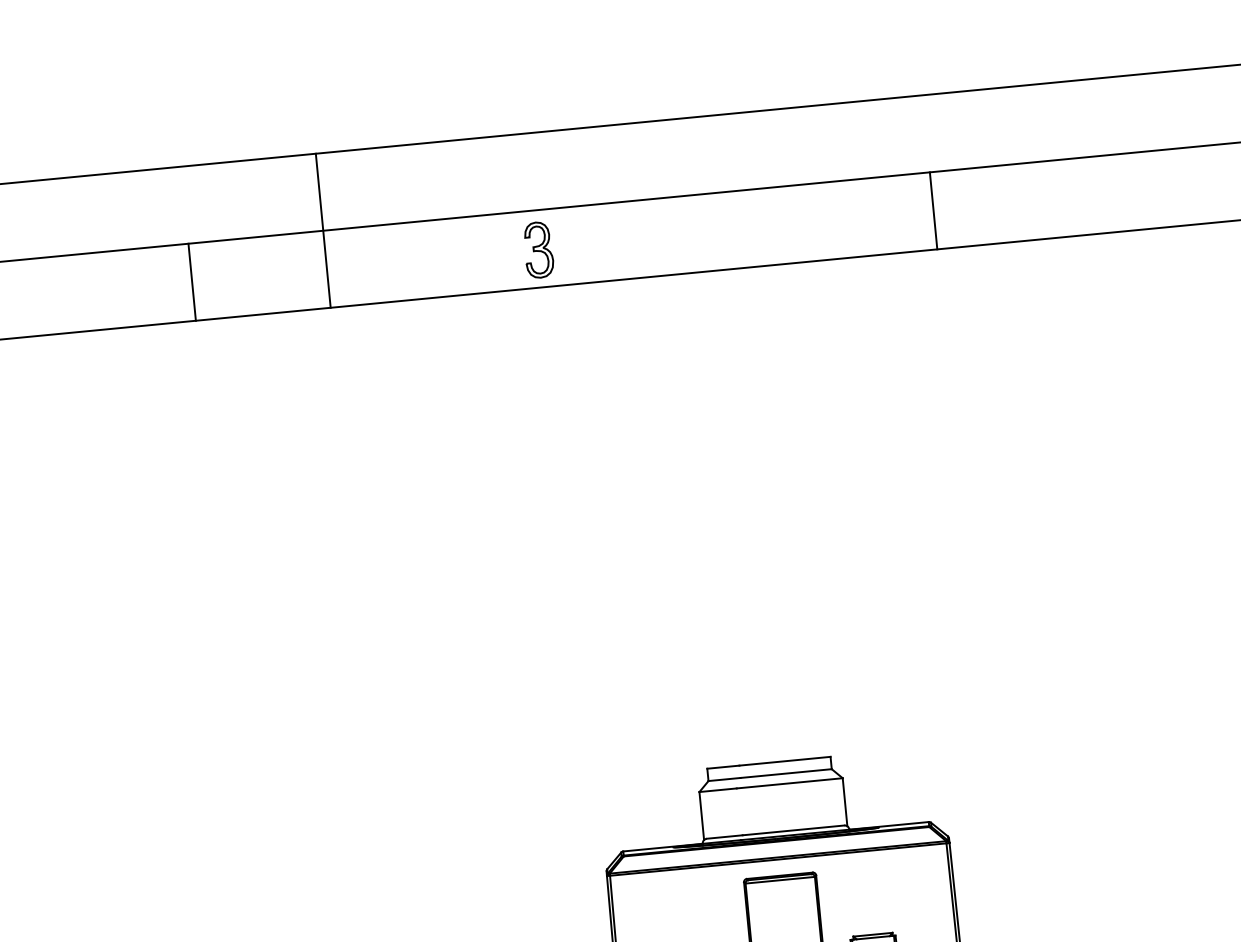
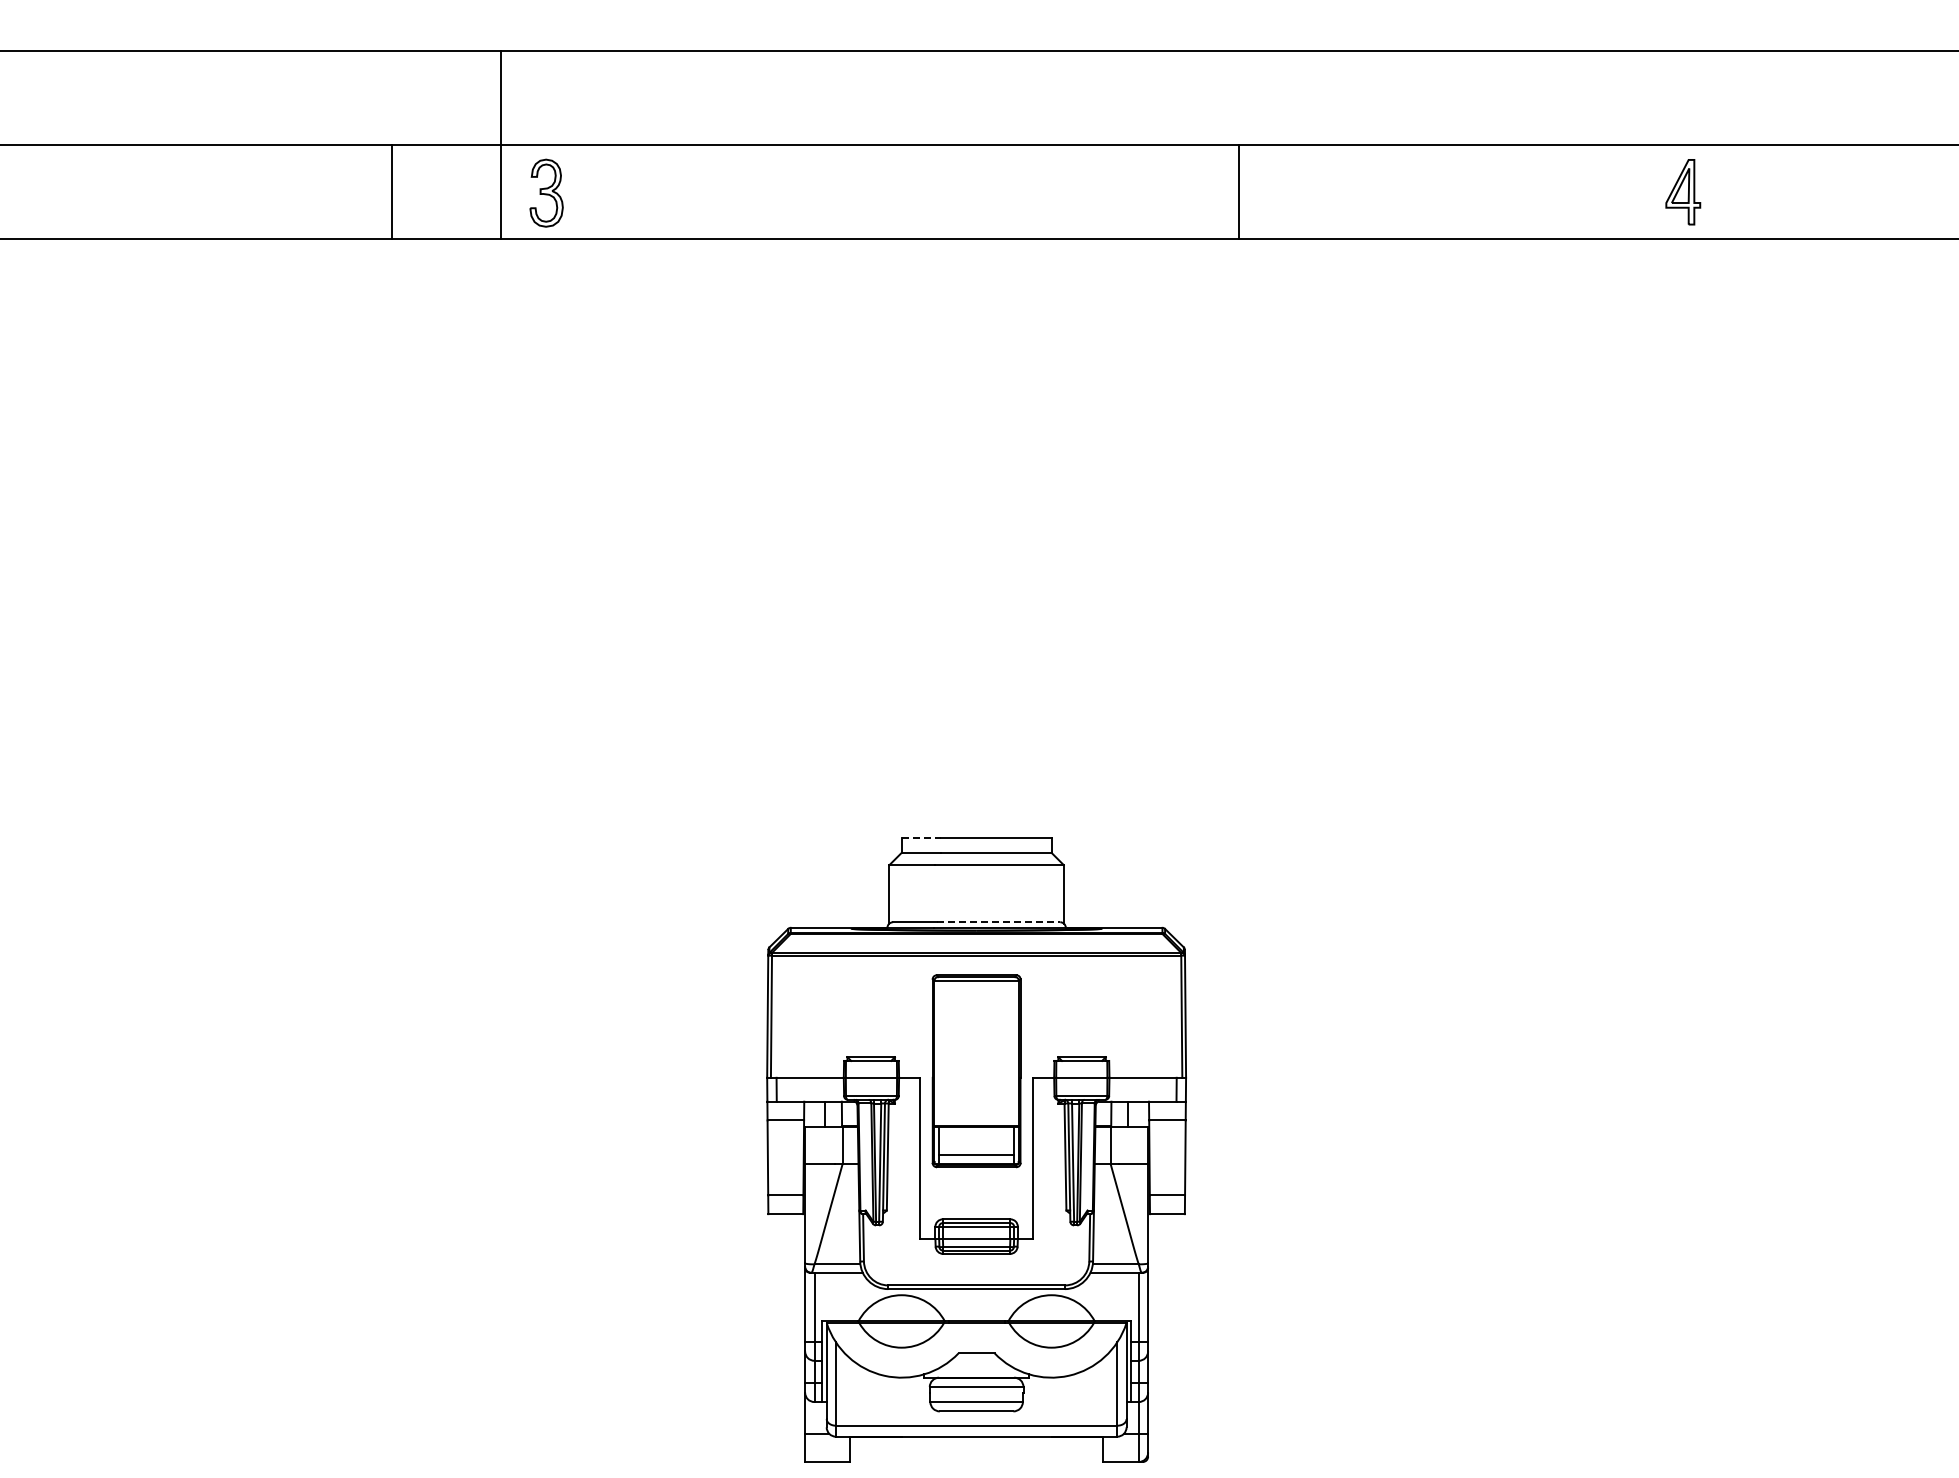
part: (538, 249) -> (546, 192), moved
line: (192, 282) -> (392, 191), moved
line: (723, 766) -> (921, 837), solid -> dashed
line: (793, 830) -> (998, 922), solid -> dashed

